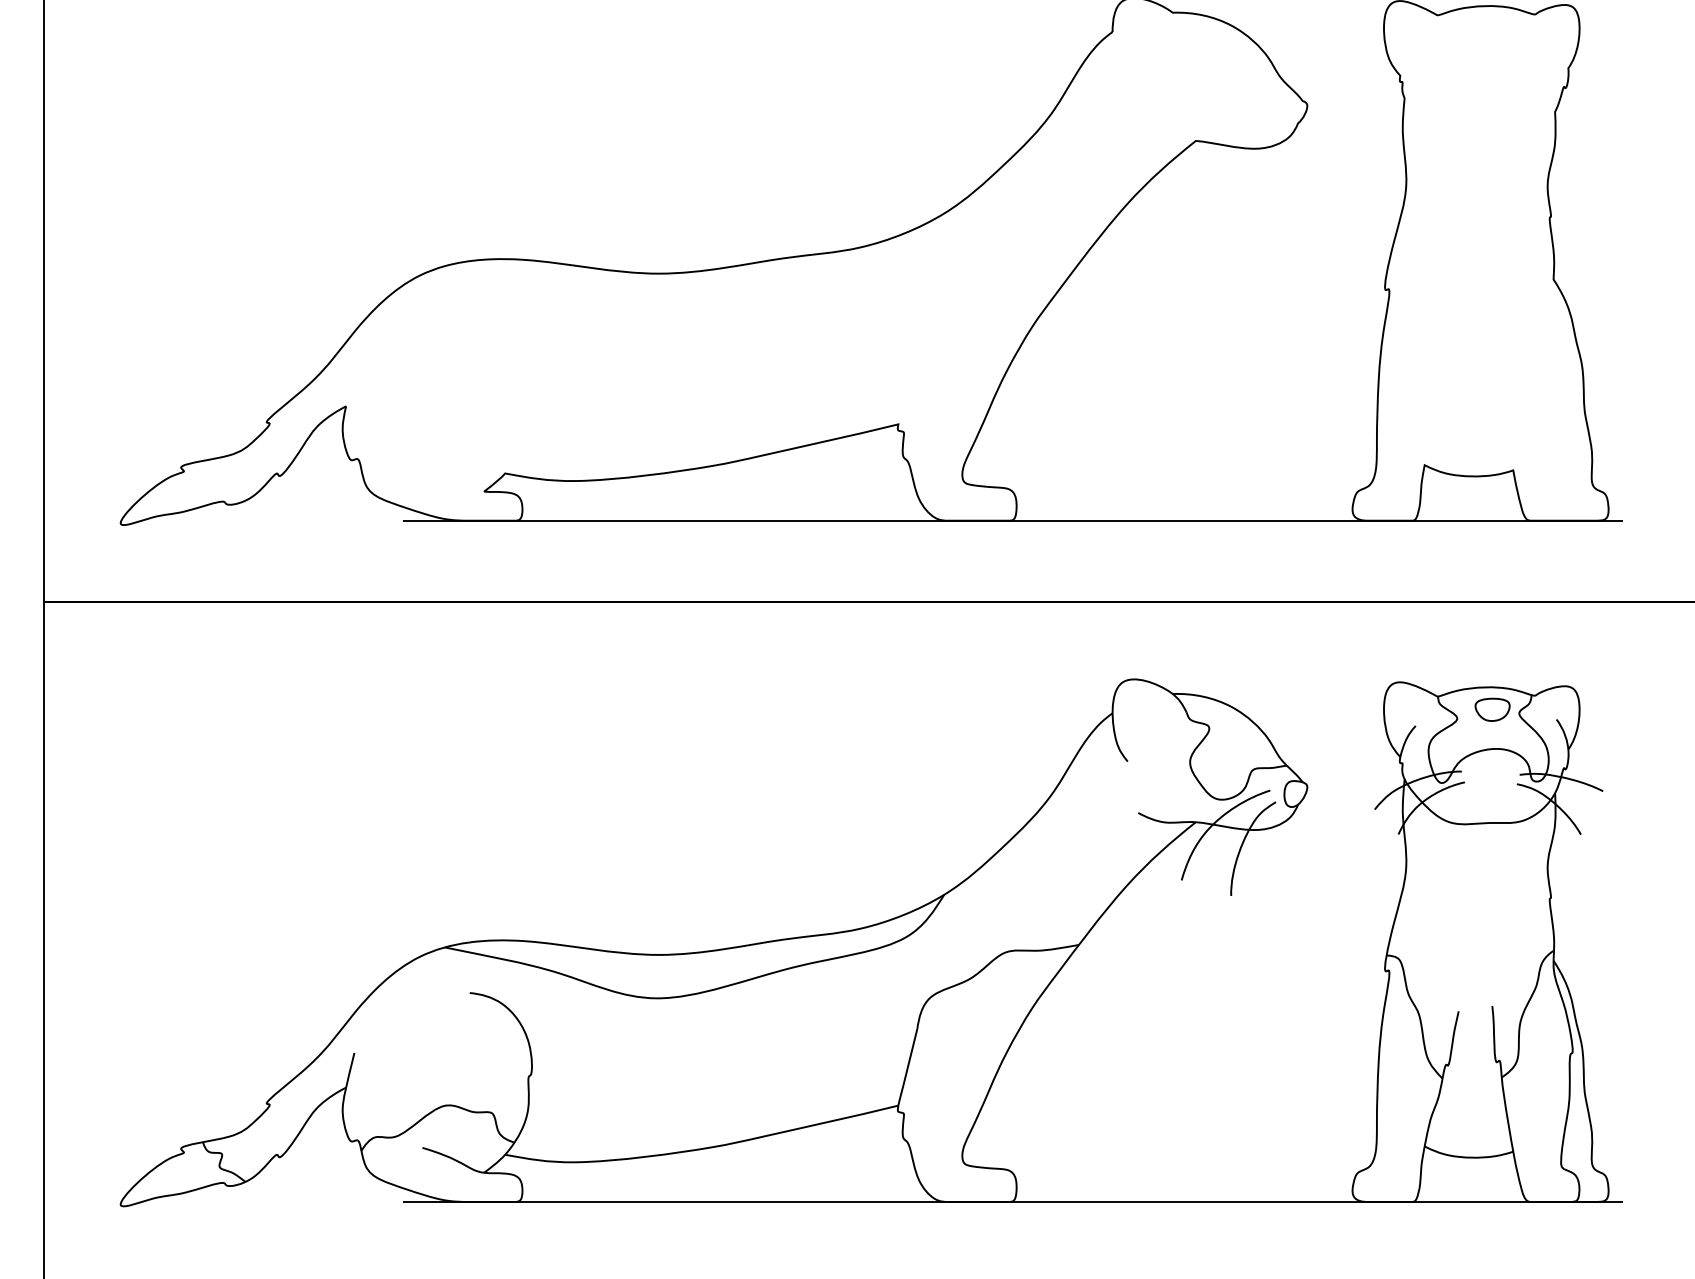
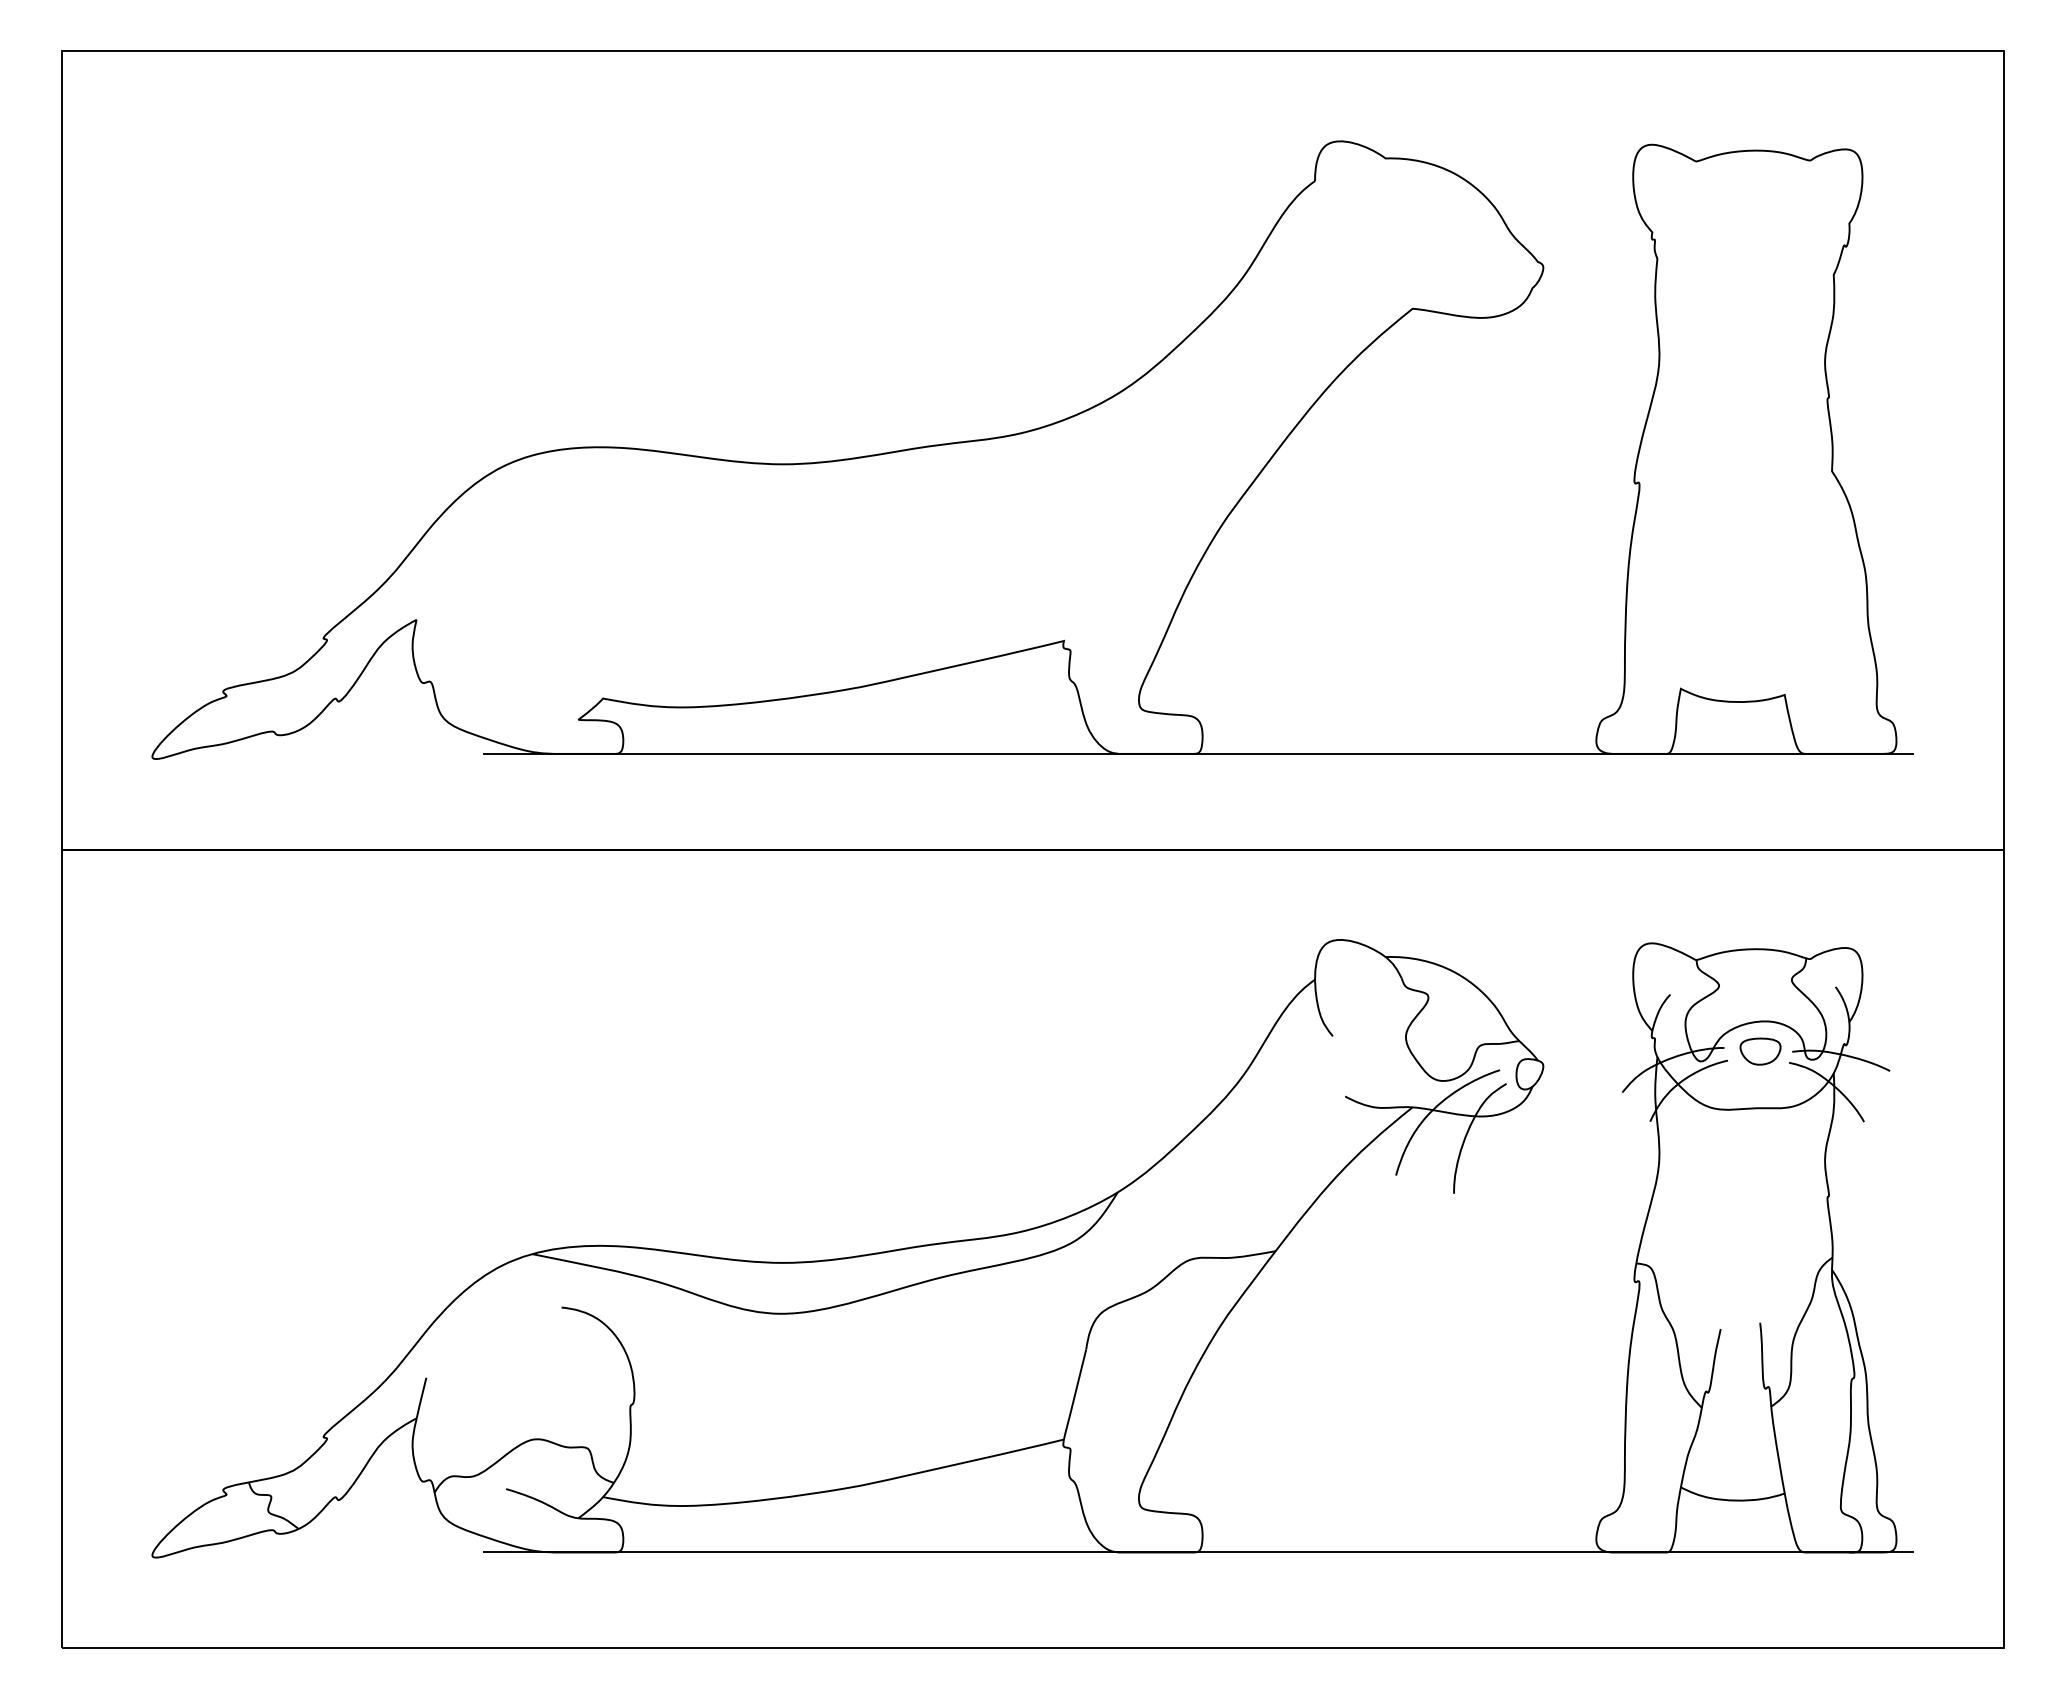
part: (1492, 709) -> (1760, 1051), moved

